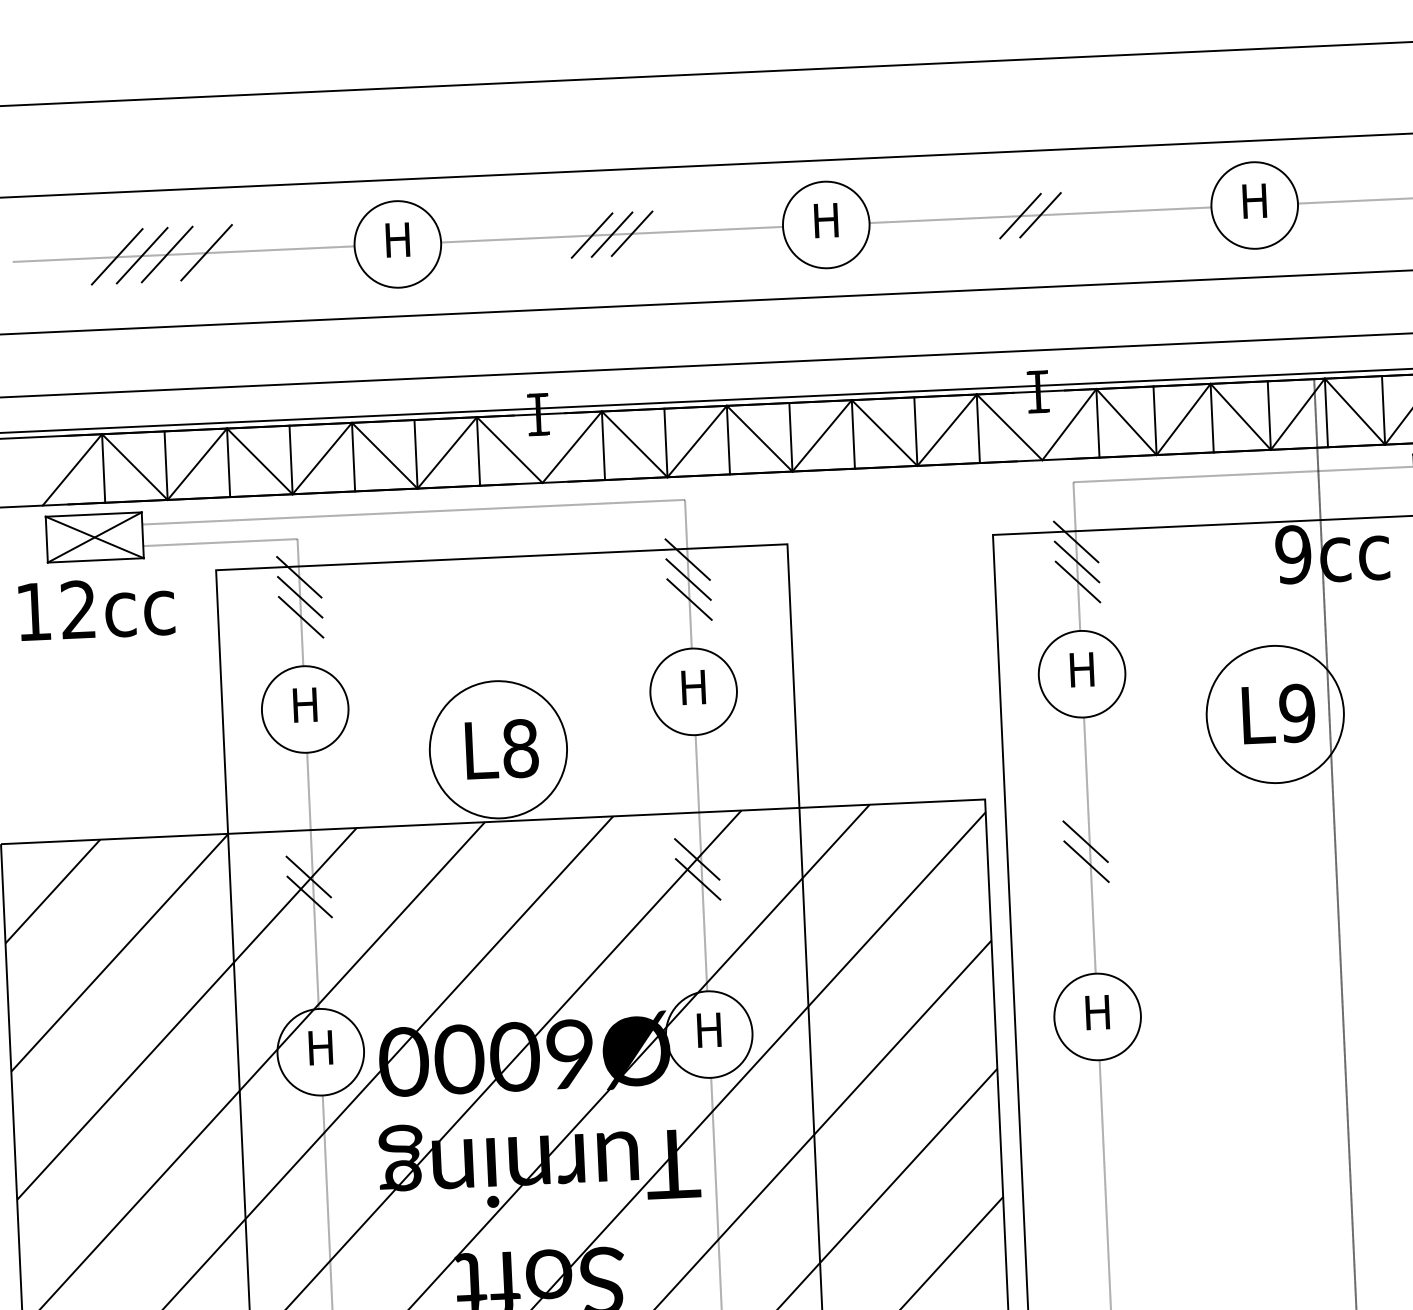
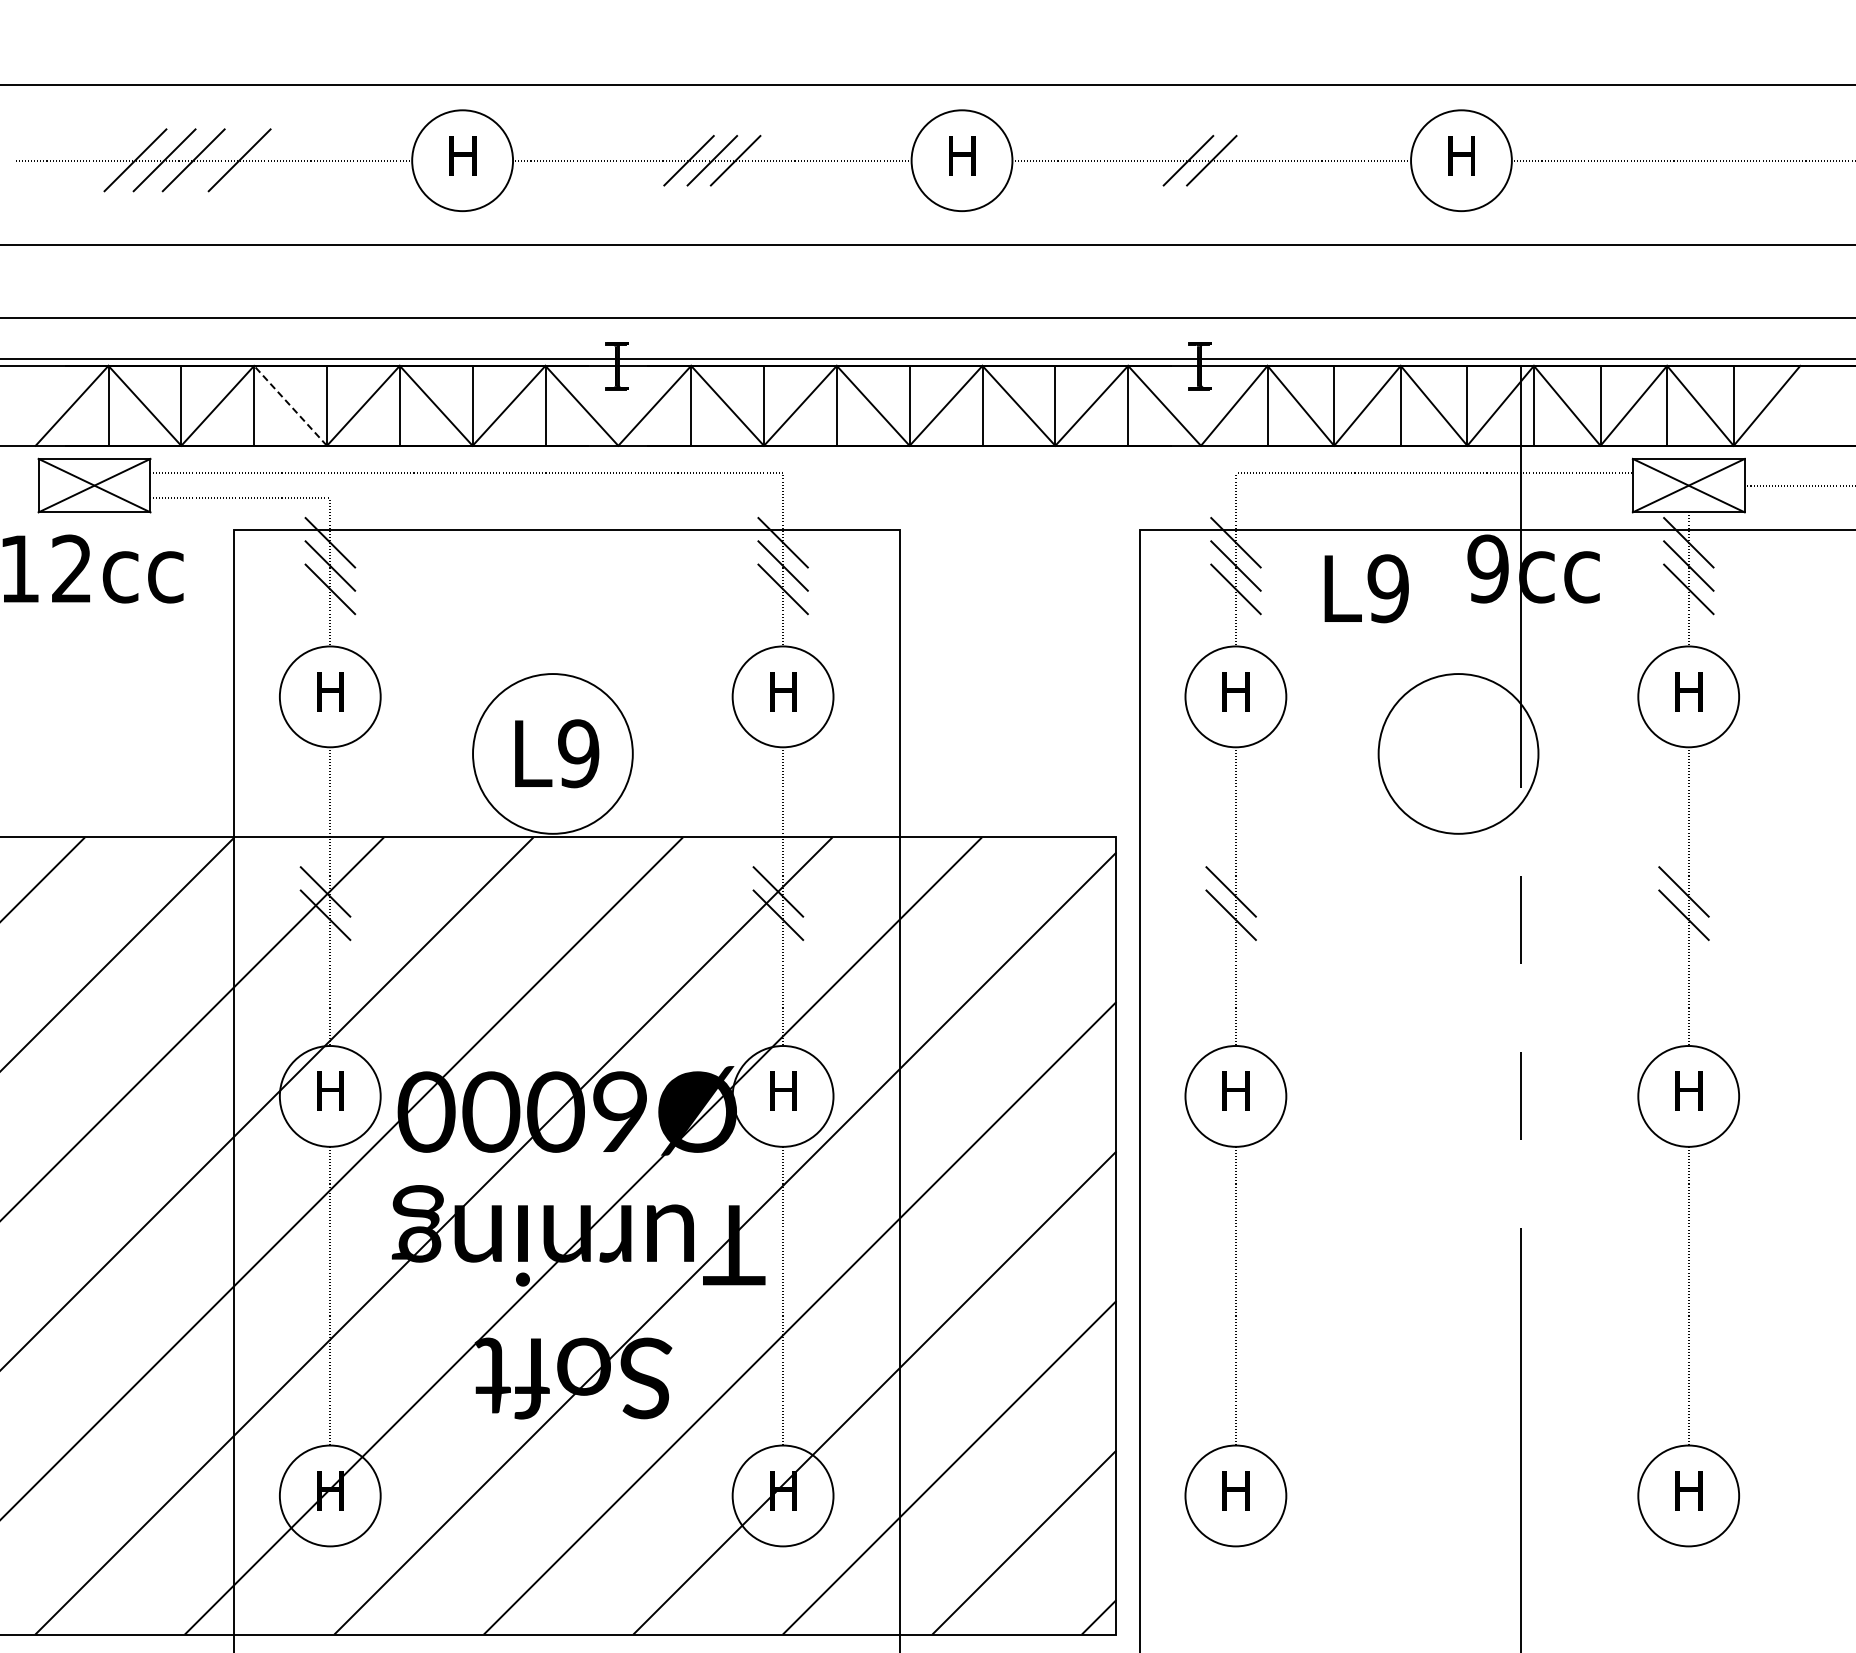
line: (259, 461) -> (290, 405), solid -> dashed
text: (1278, 713) -> (1366, 588), moved
text: (520, 748) -> (578, 753), L8 -> L9

